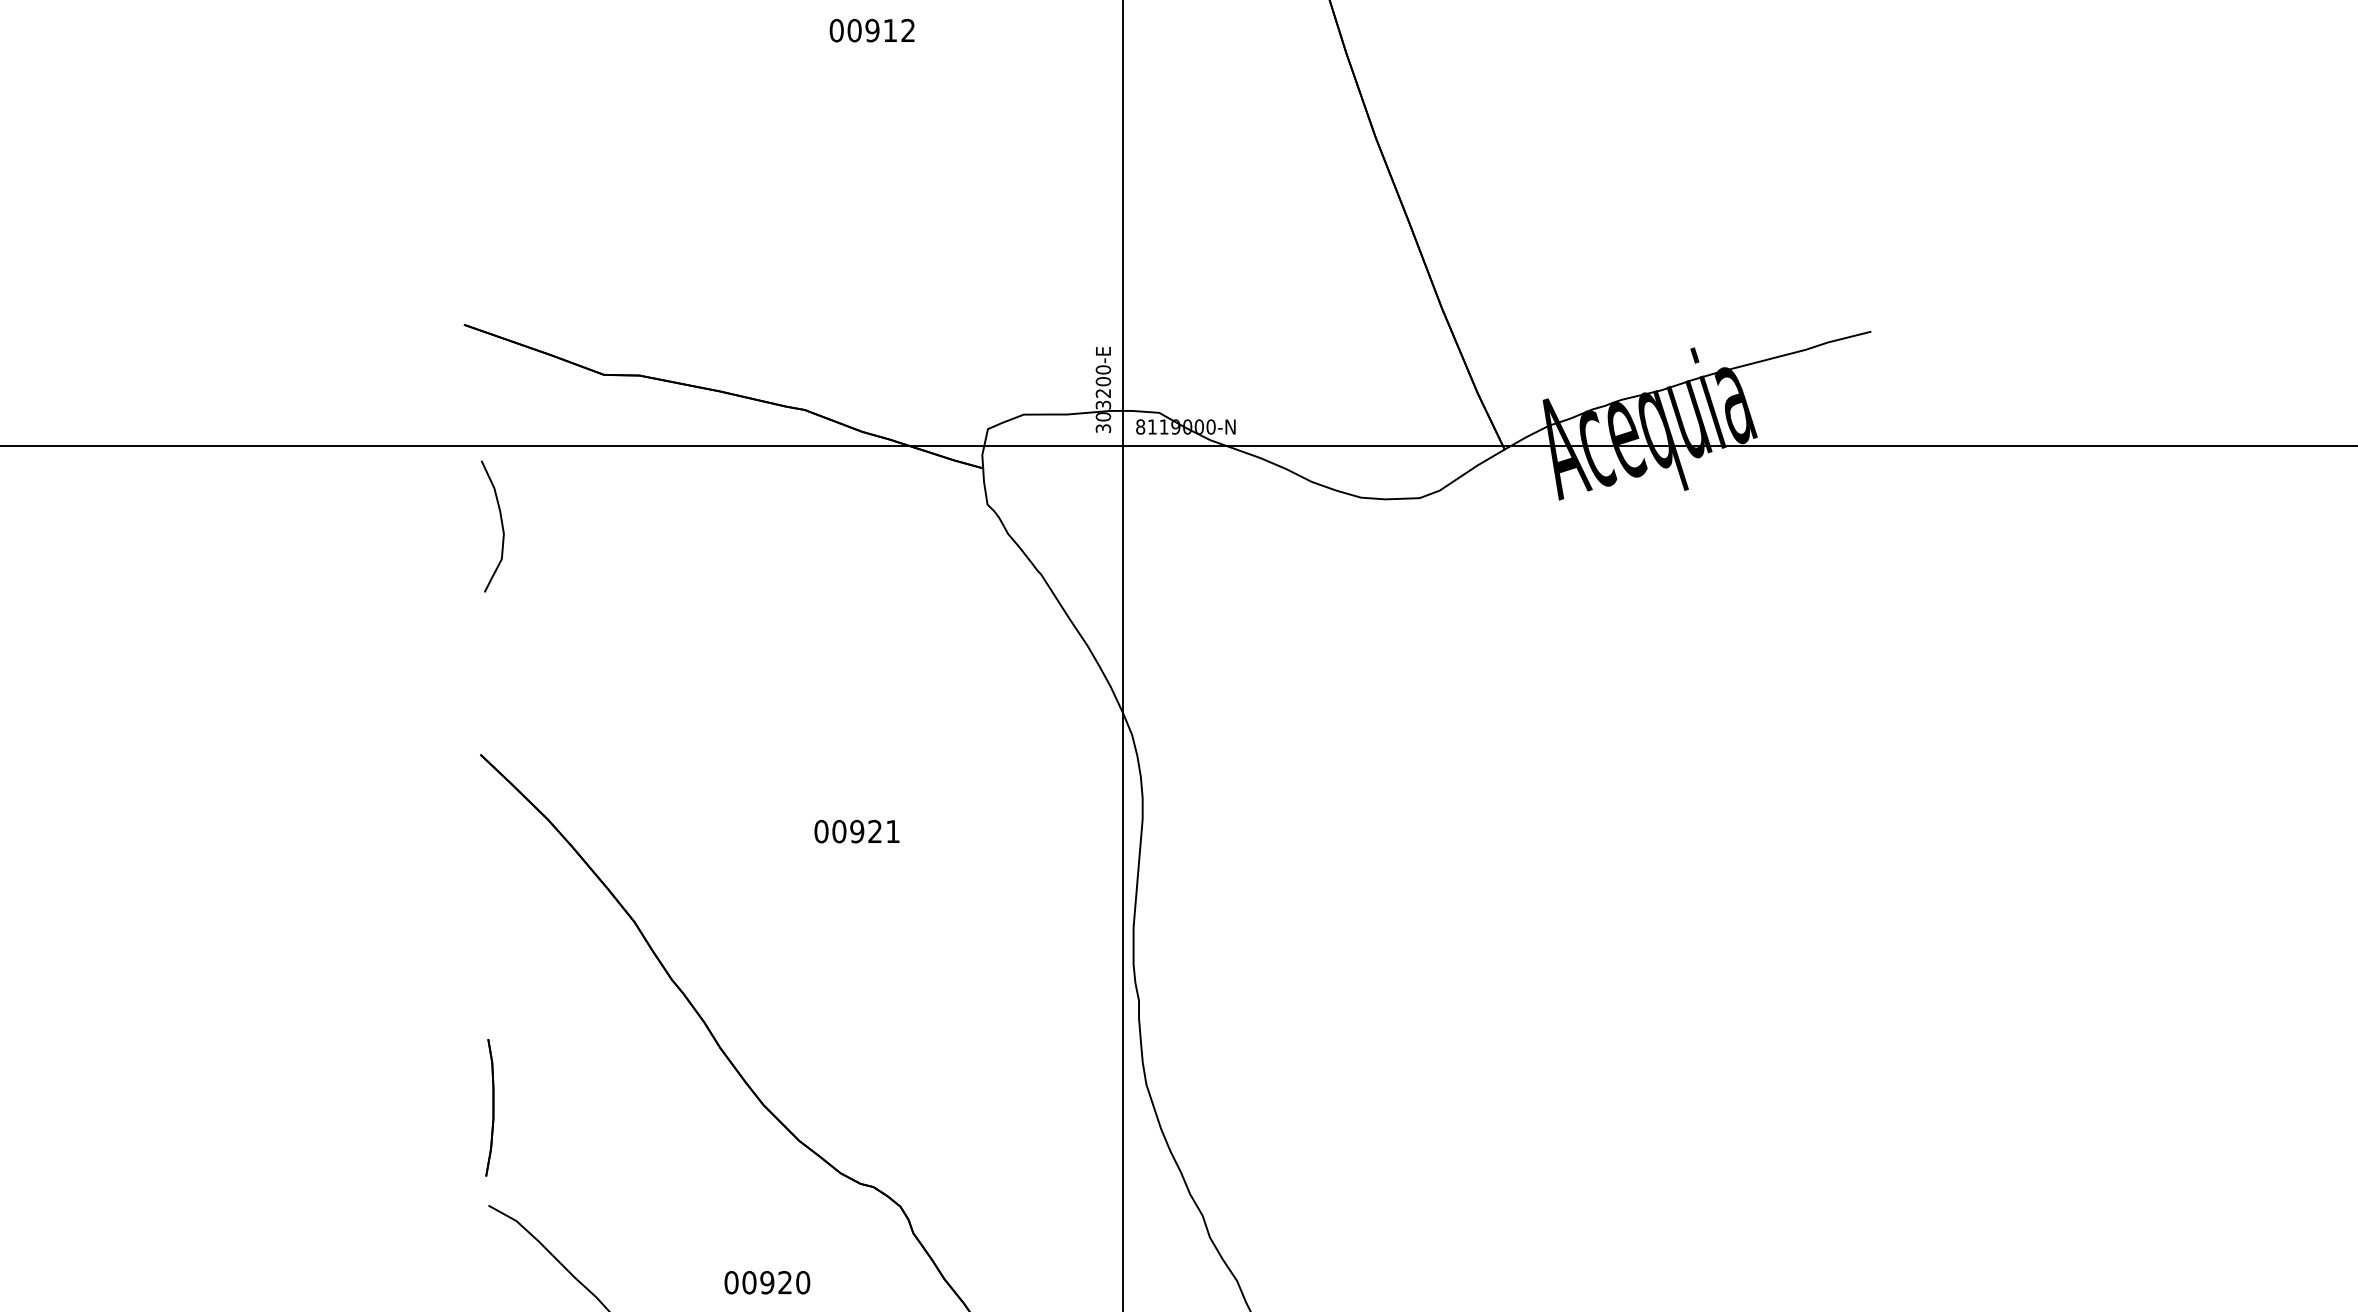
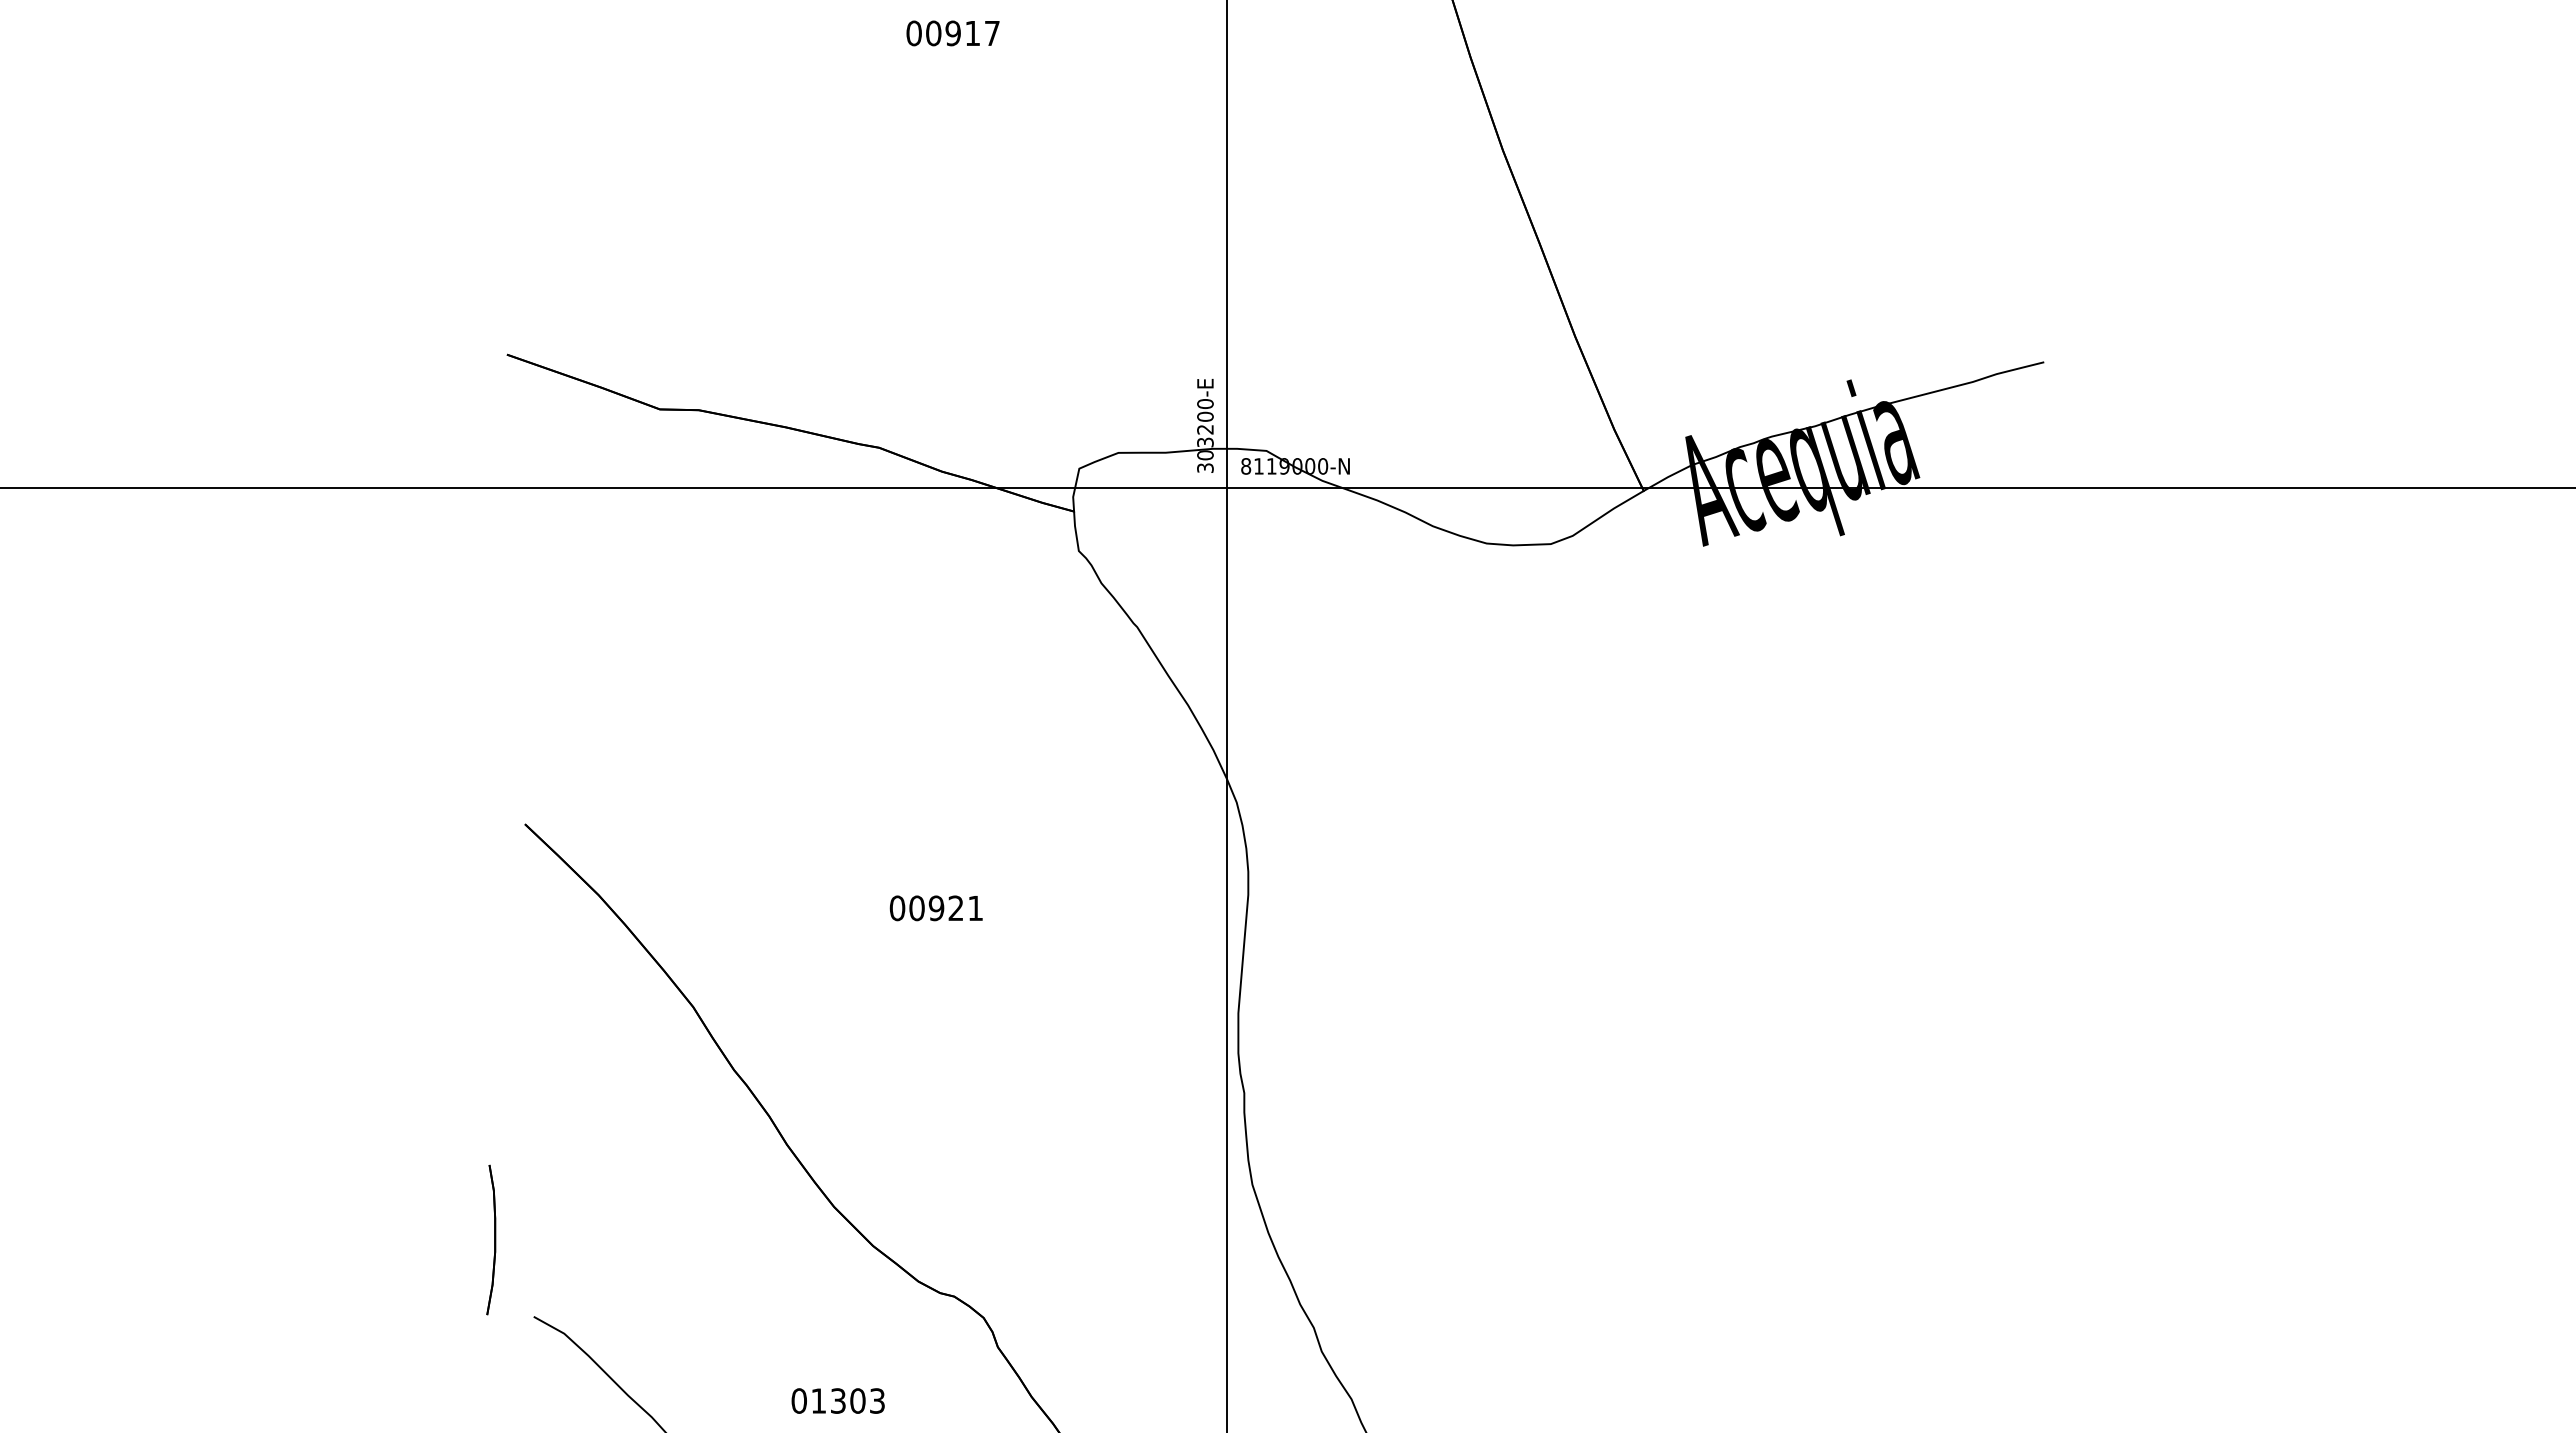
text: (907, 29) -> (991, 32), 00912 -> 00917
curve: (501, 523) -> (547, 571), removed
part: (490, 1107) -> (491, 1239), moved
text: (776, 1282) -> (848, 1400), 00920 -> 01303

